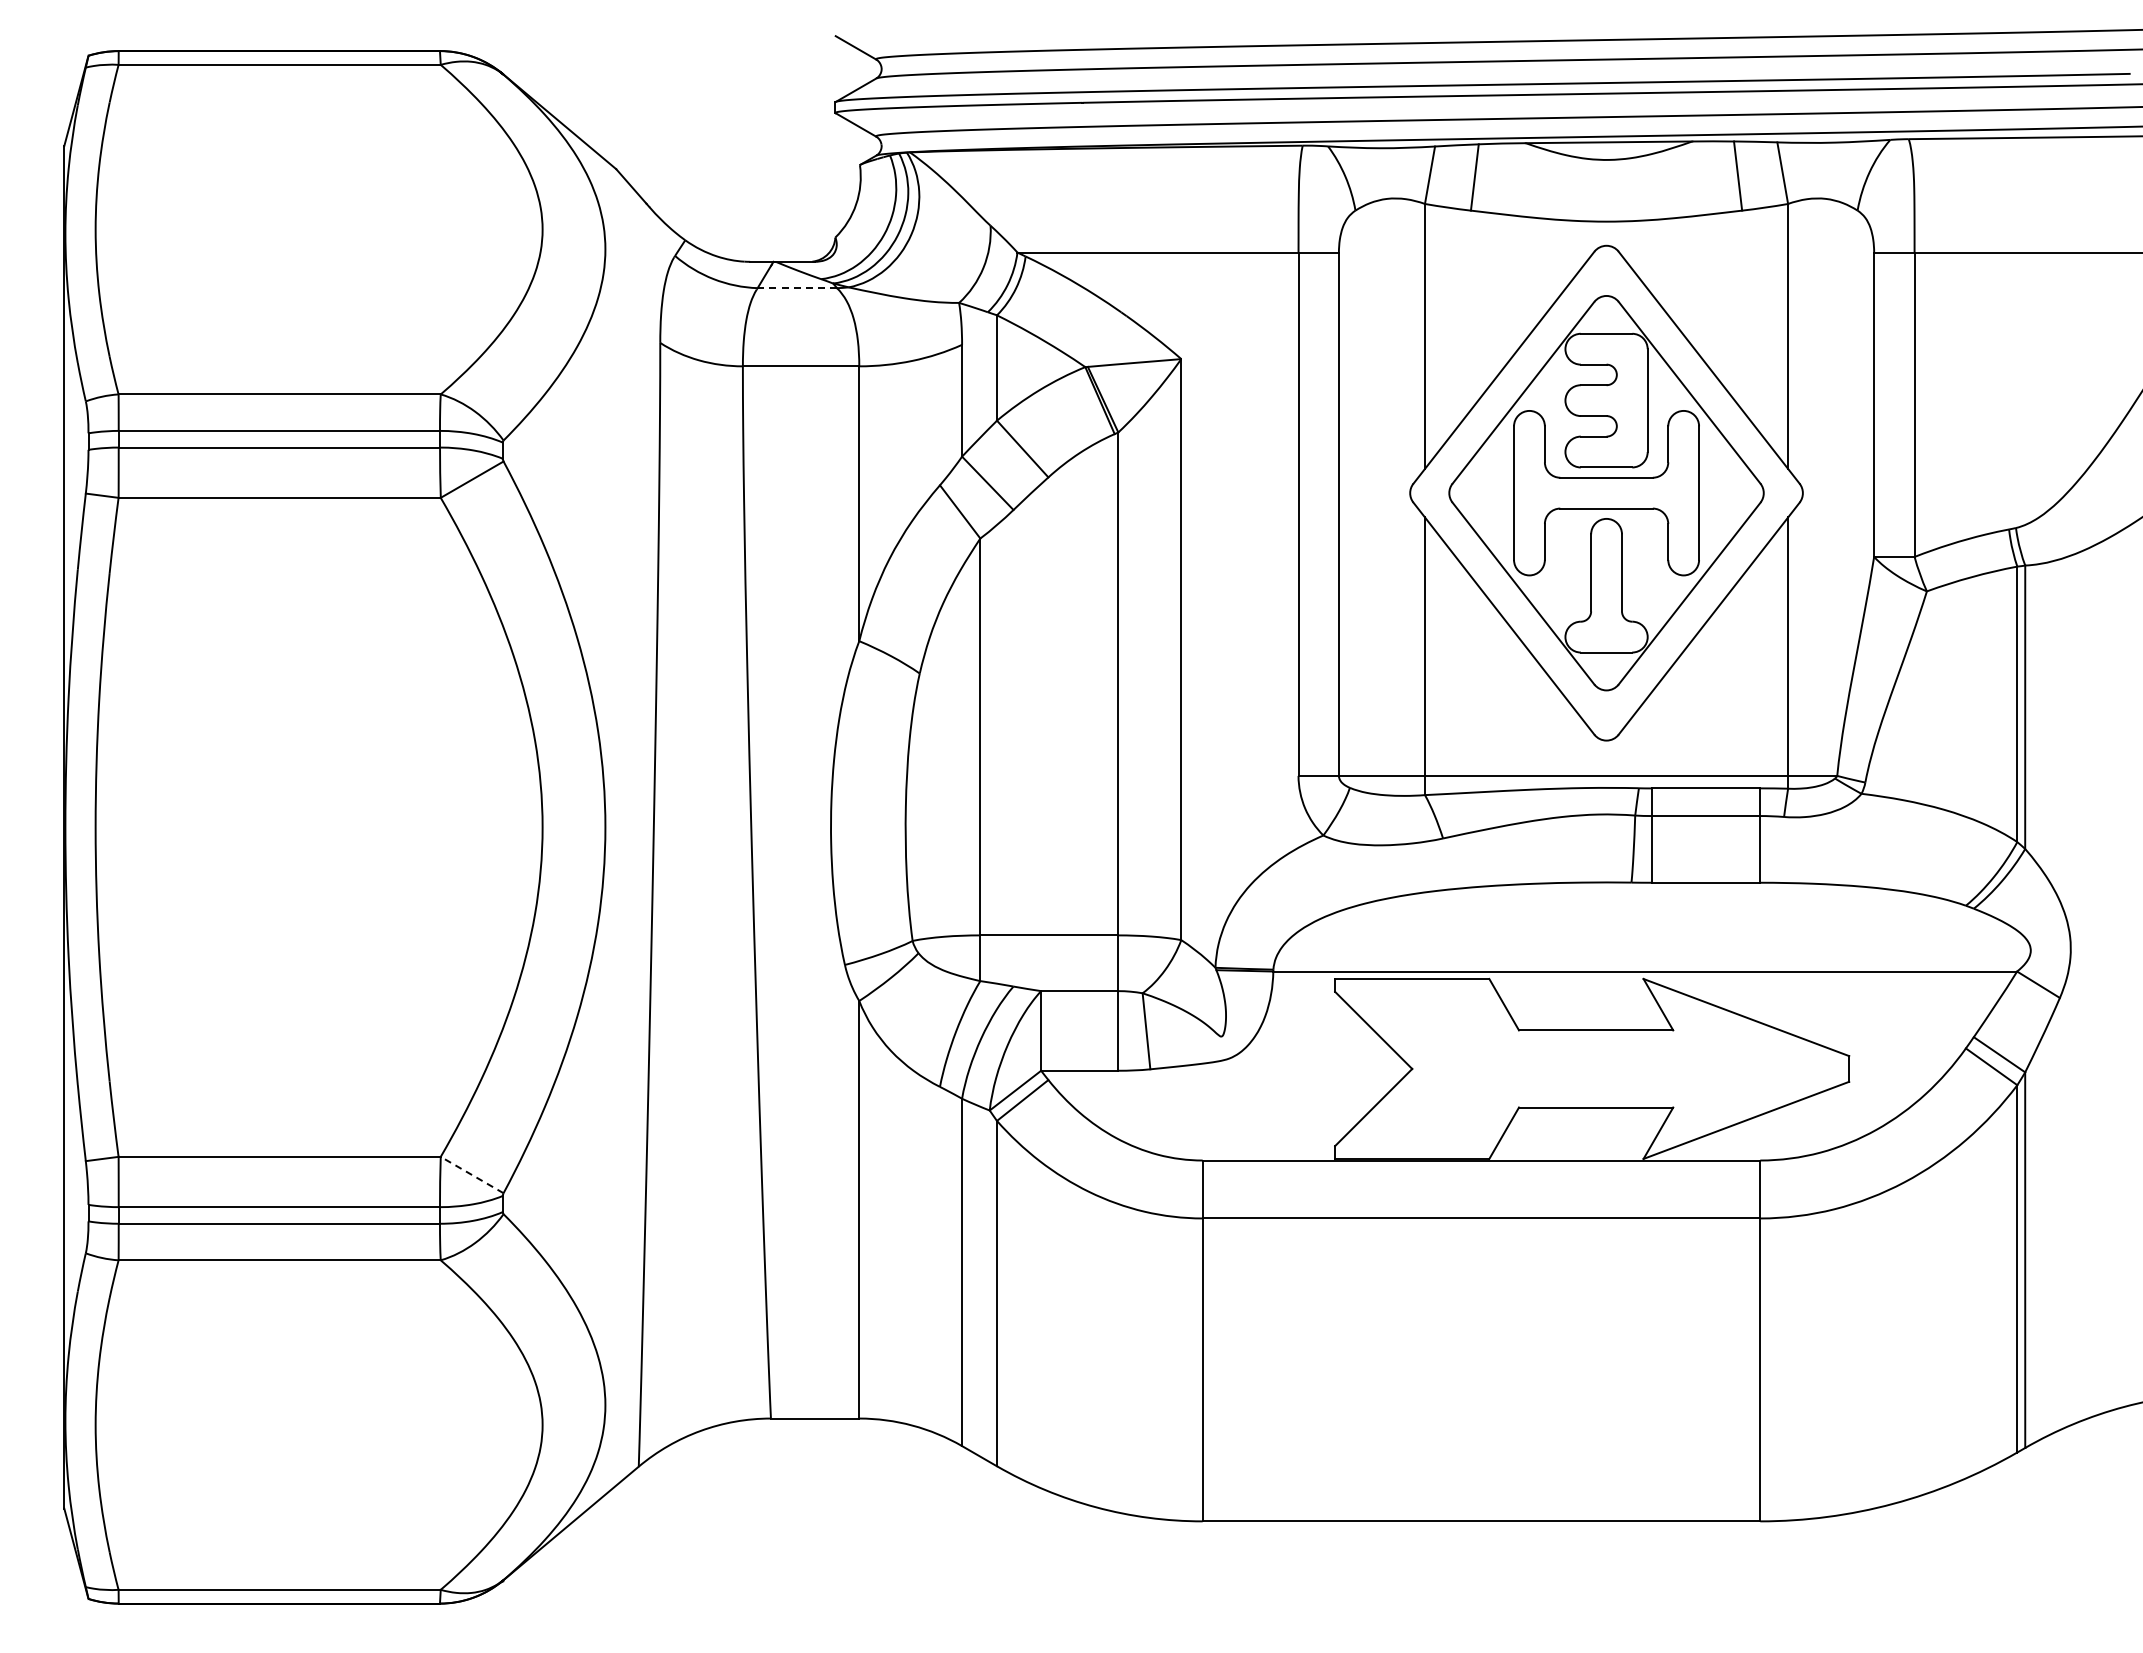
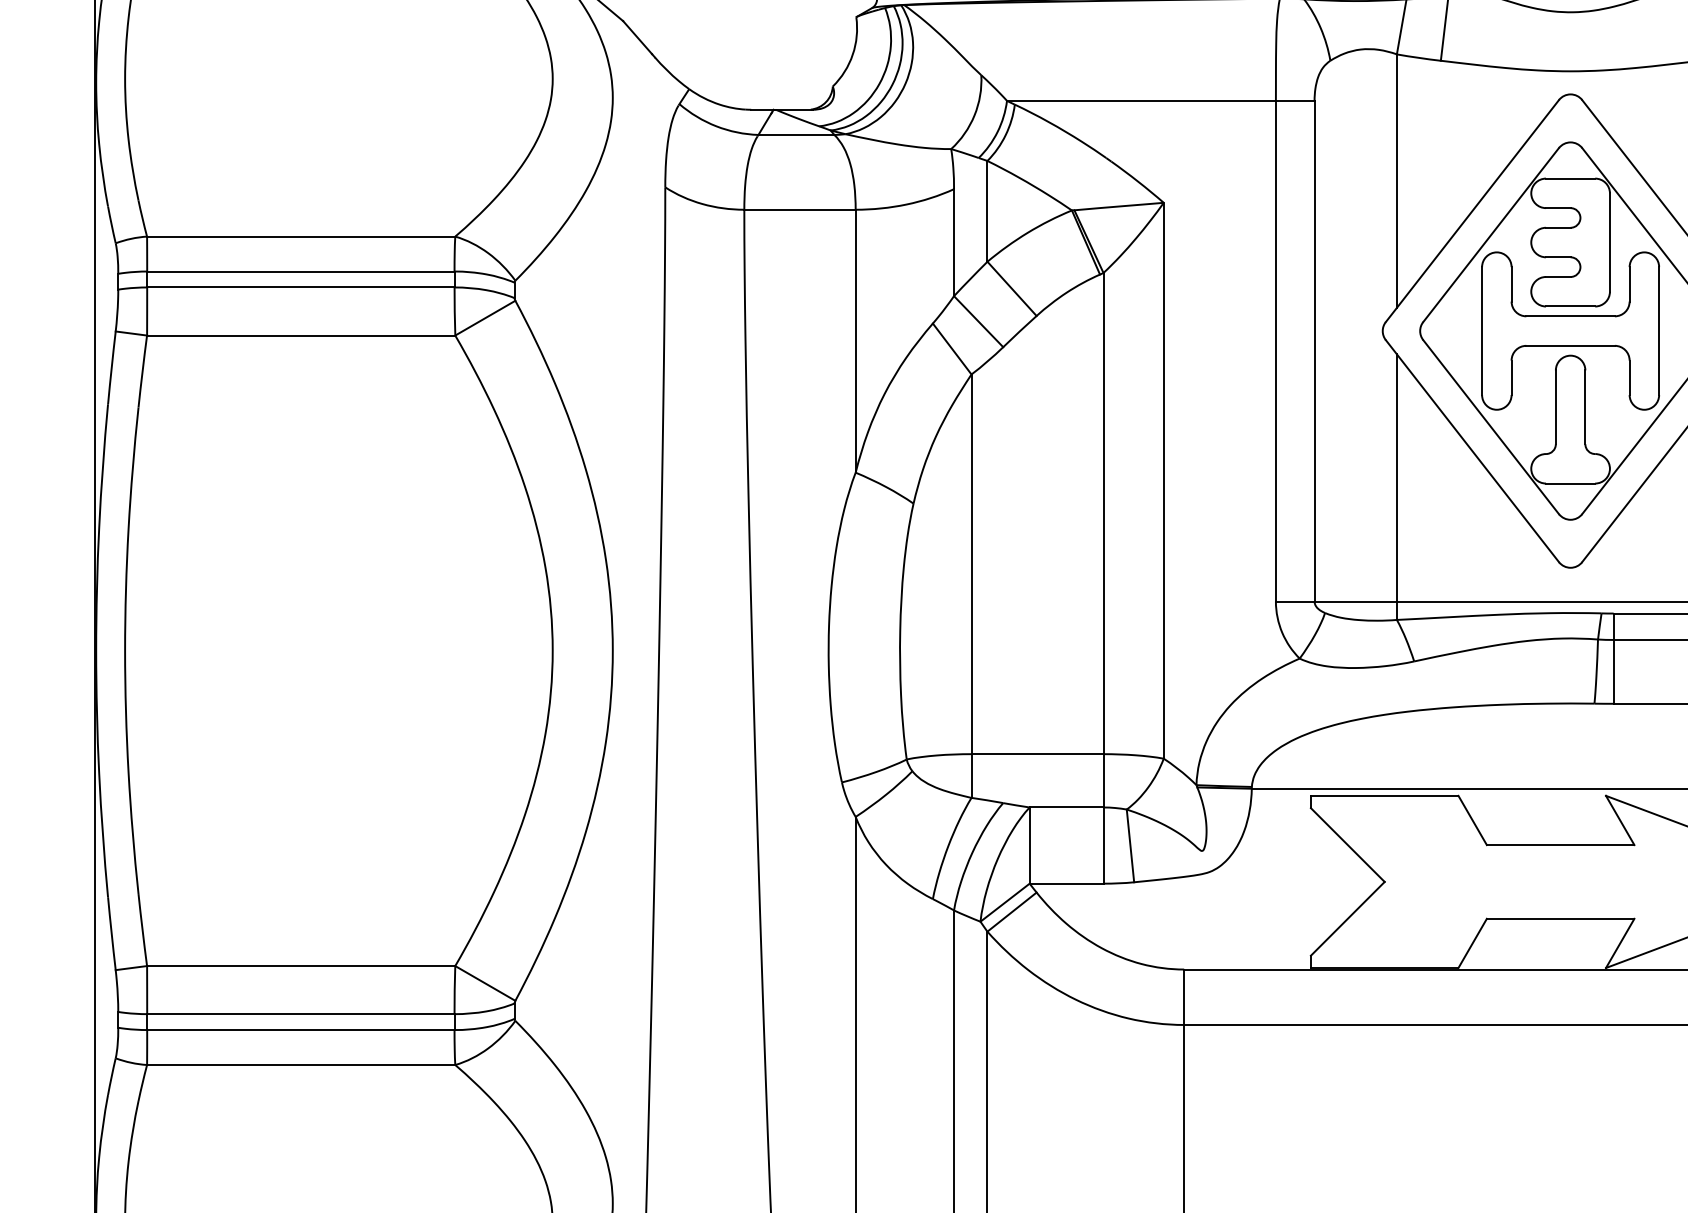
line: (797, 288) -> (796, 135), dashed -> solid
line: (471, 1174) -> (484, 982), dashed -> solid

